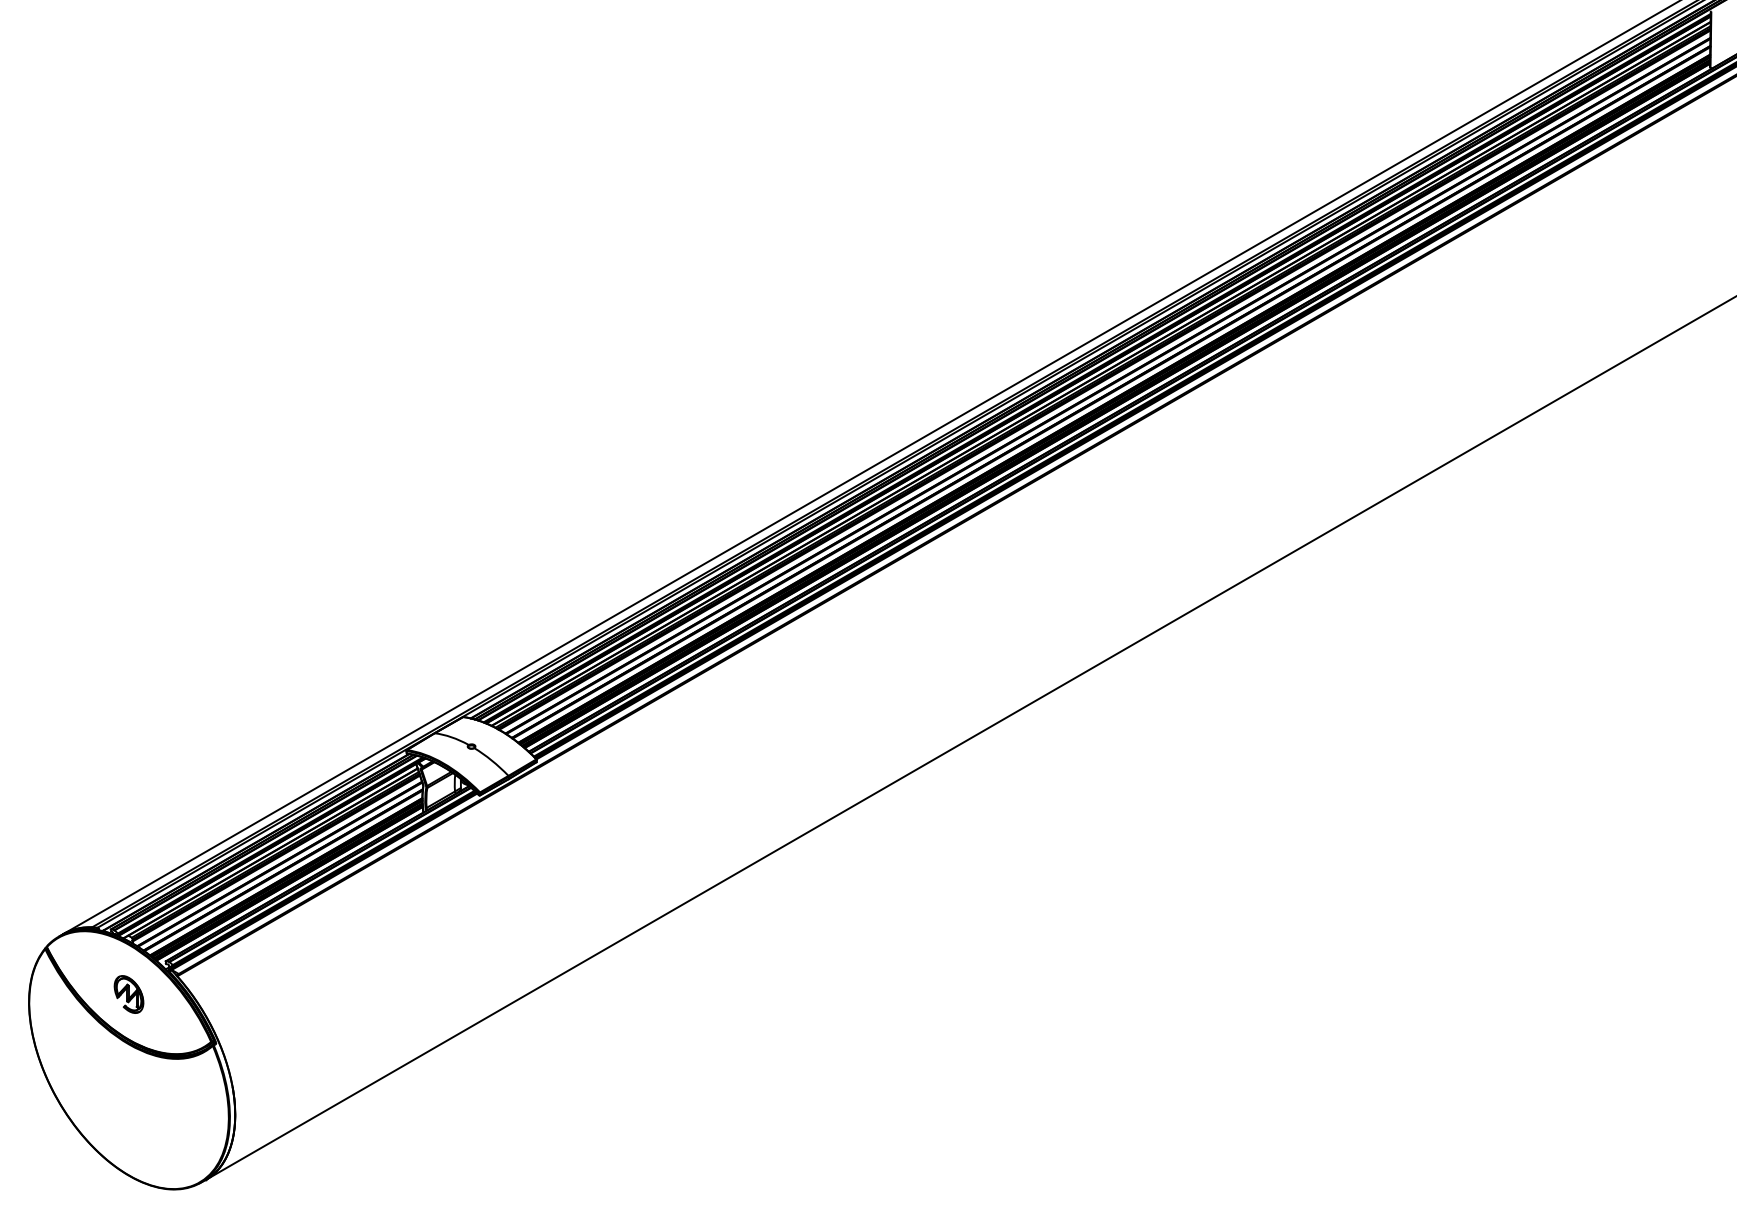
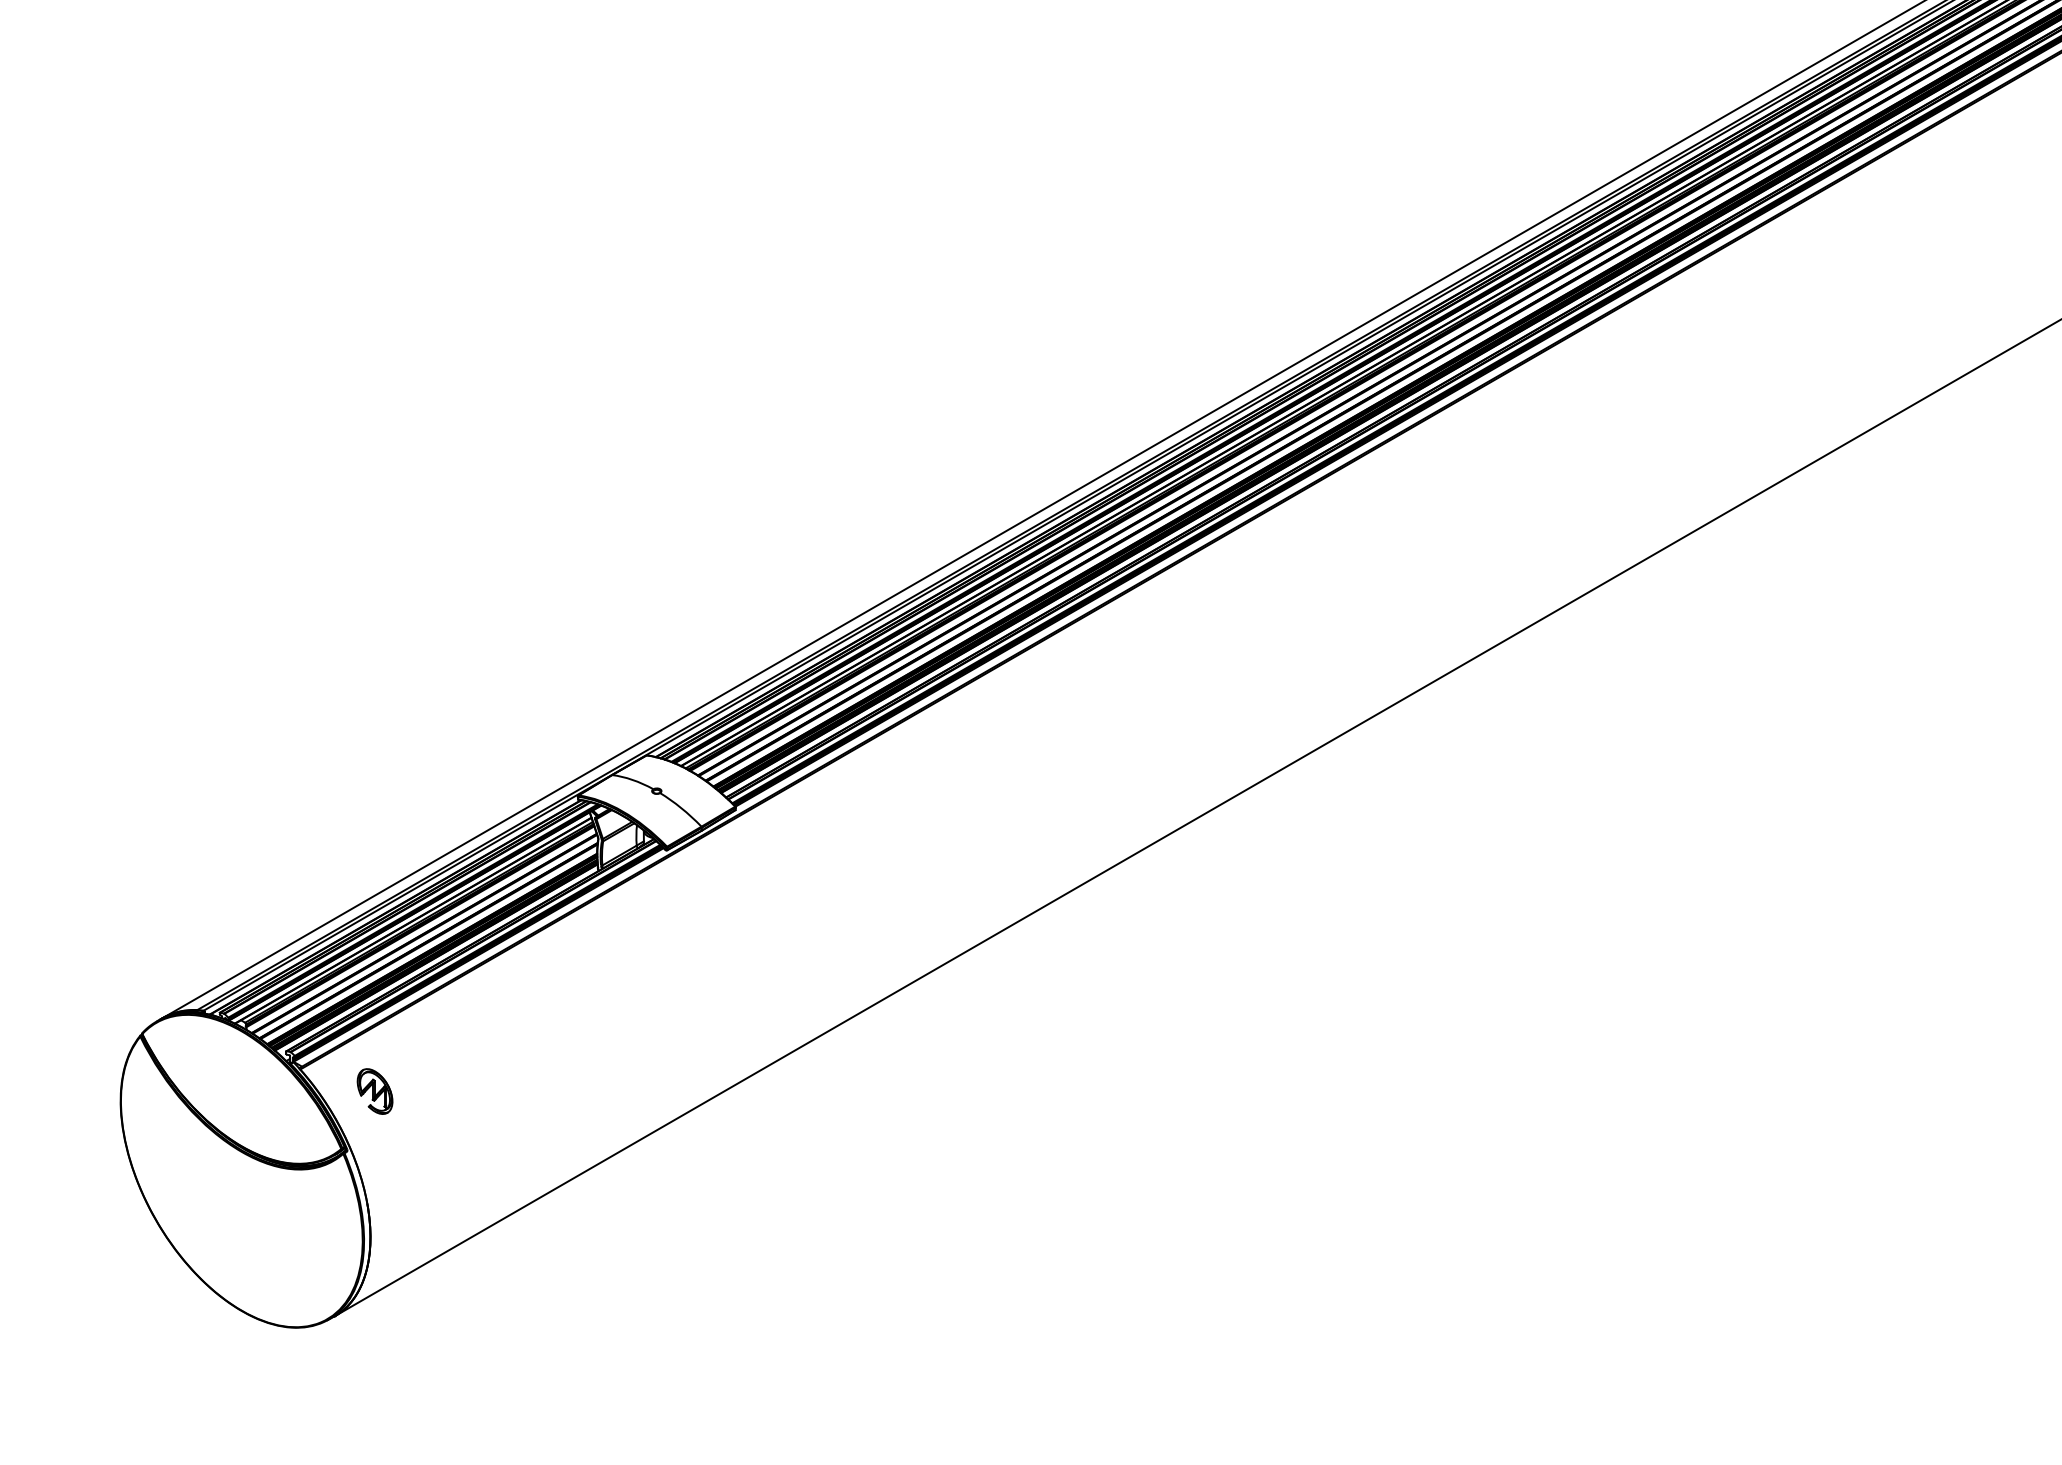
part: (128, 994) -> (374, 1091), moved

